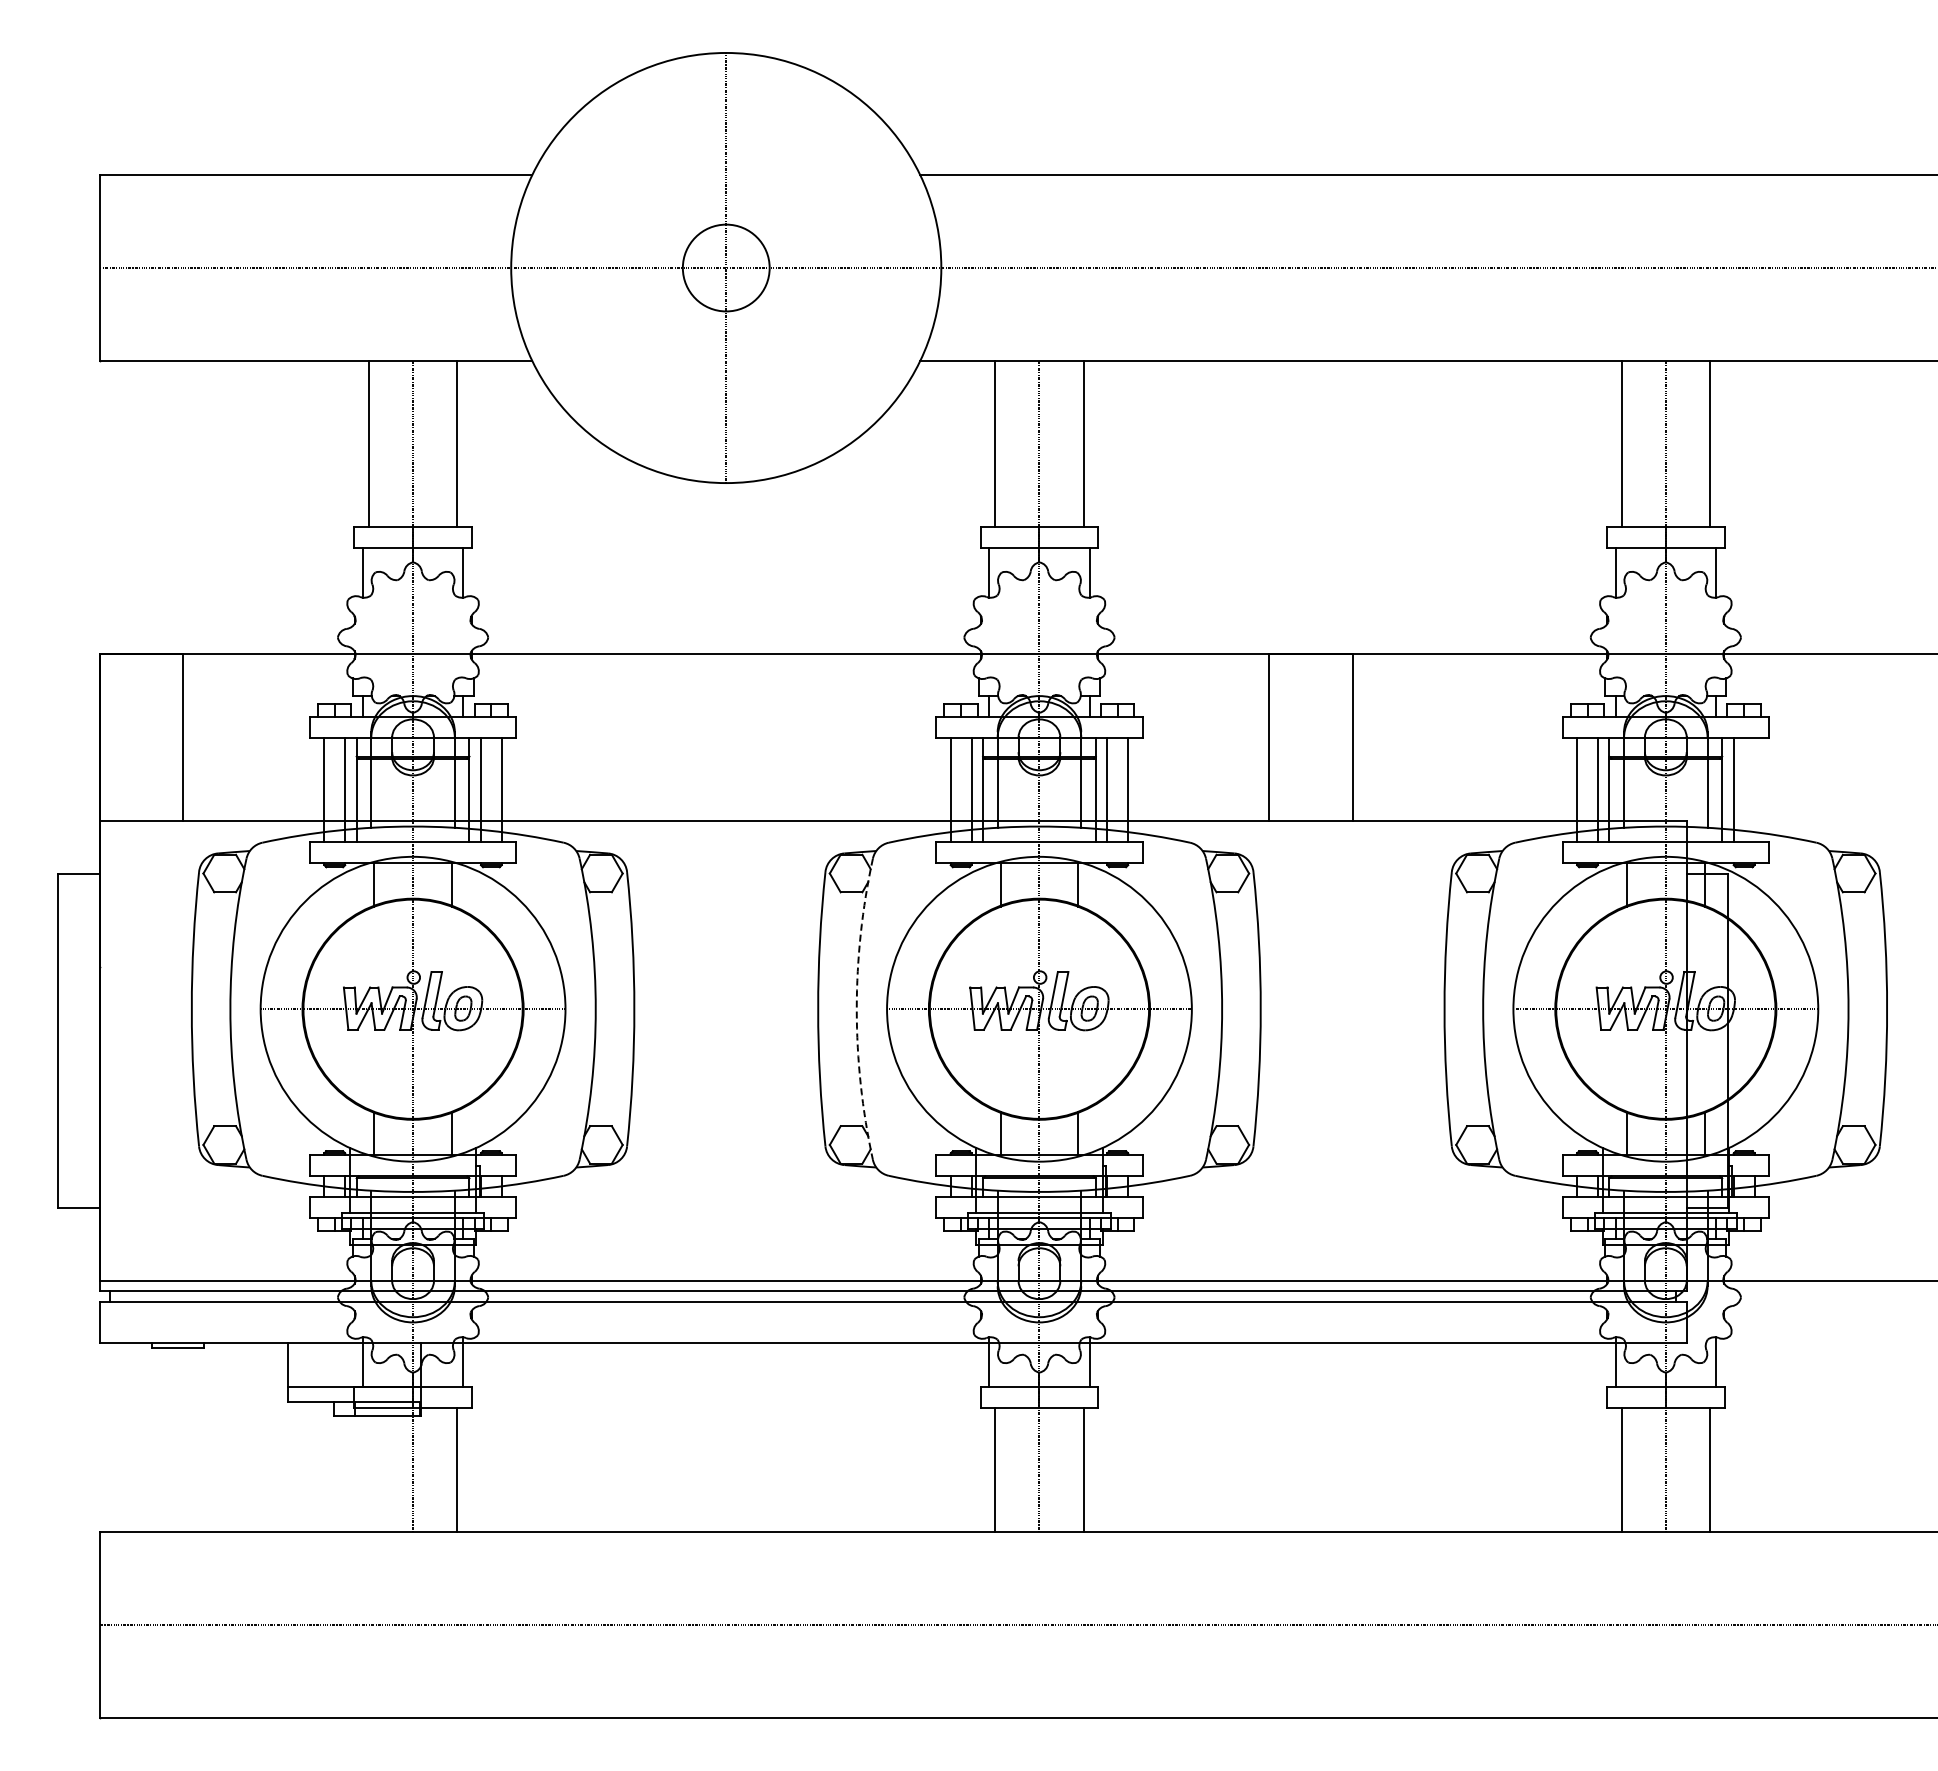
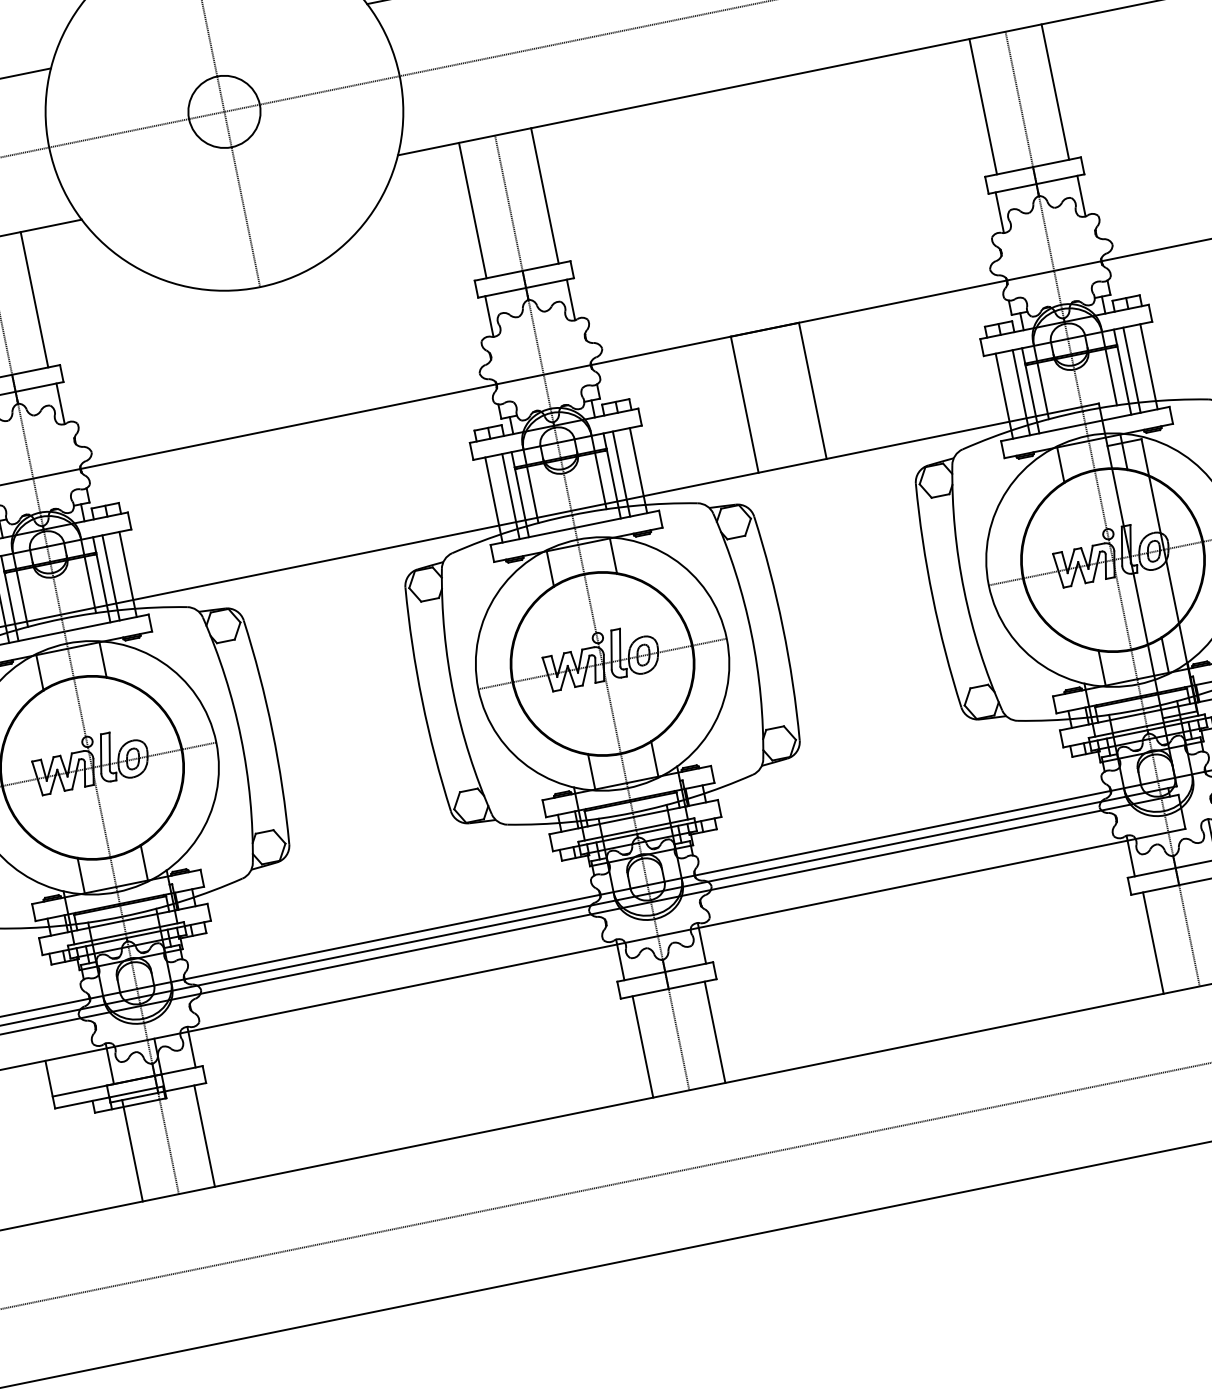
line: (1754, 789) -> (1148, 366), added
arc: (856, 1009) -> (453, 694), dashed -> solid
line: (368, 1470) -> (132, 1151), added

